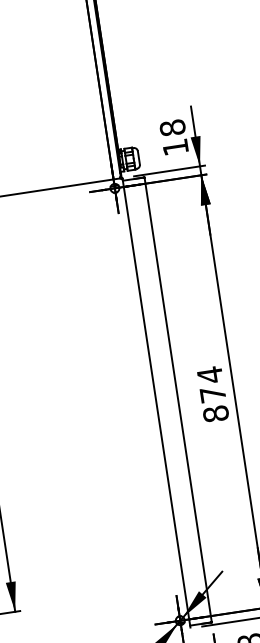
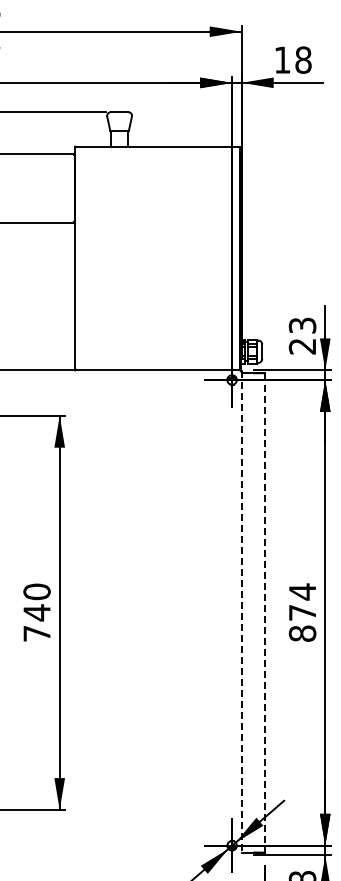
text: (174, 137) -> (302, 335), 18 -> 23
line: (178, 400) -> (265, 613), solid -> dashed
line: (156, 402) -> (241, 612), solid -> dashed

